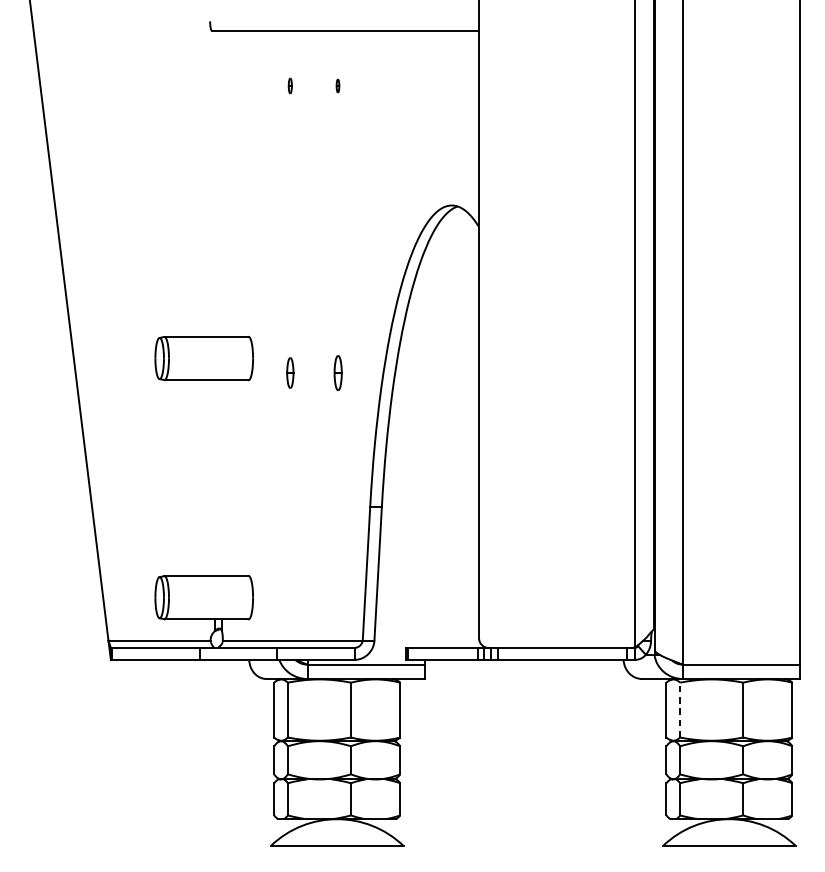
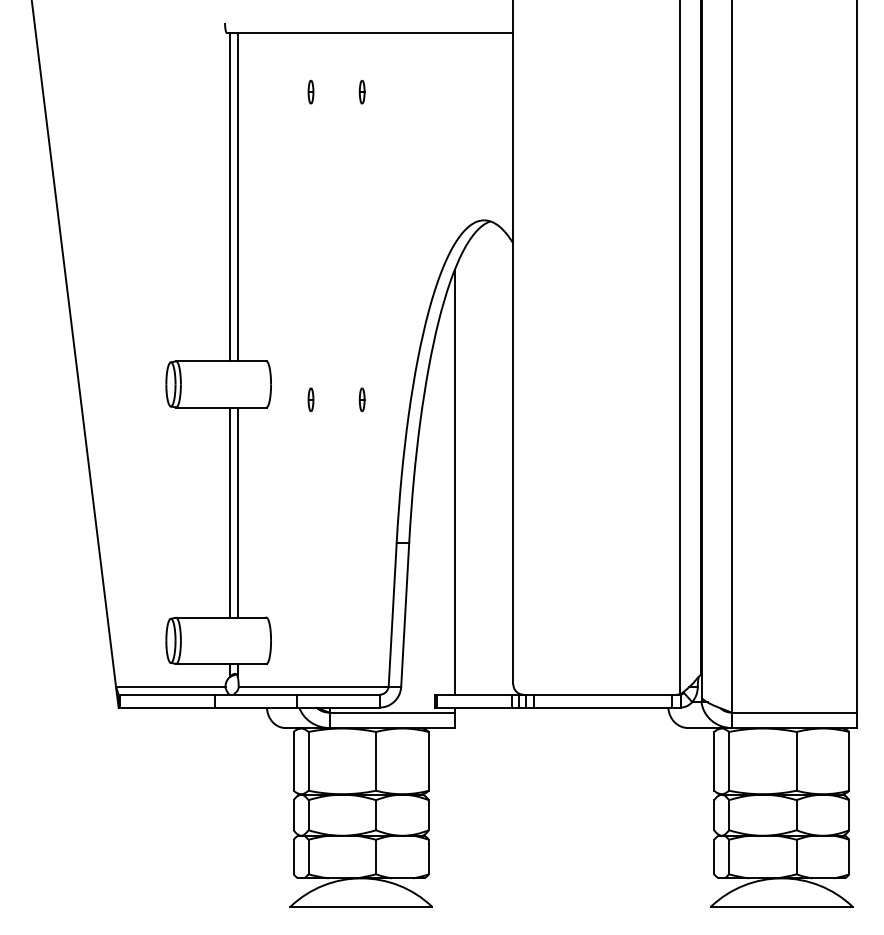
part: (289, 86) -> (310, 92), size x1.43
part: (337, 86) -> (361, 92), size x1.67
line: (215, 184) -> (230, 197), added
line: (221, 184) -> (237, 197), added
part: (289, 372) -> (310, 399), size x0.71
part: (337, 372) -> (361, 399), size x0.62
line: (424, 449) -> (454, 481), added
line: (215, 477) -> (230, 512), added
line: (221, 477) -> (237, 512), added
line: (680, 709) -> (729, 760), dashed -> solid

